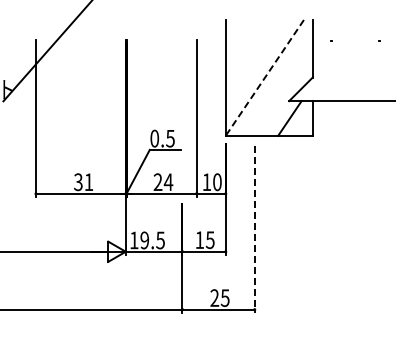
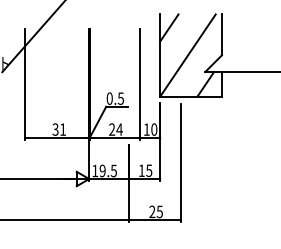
line: (238, 39) -> (169, 28), added
line: (264, 77) -> (187, 55), dashed -> solid
line: (254, 229) -> (180, 163), dashed -> solid

